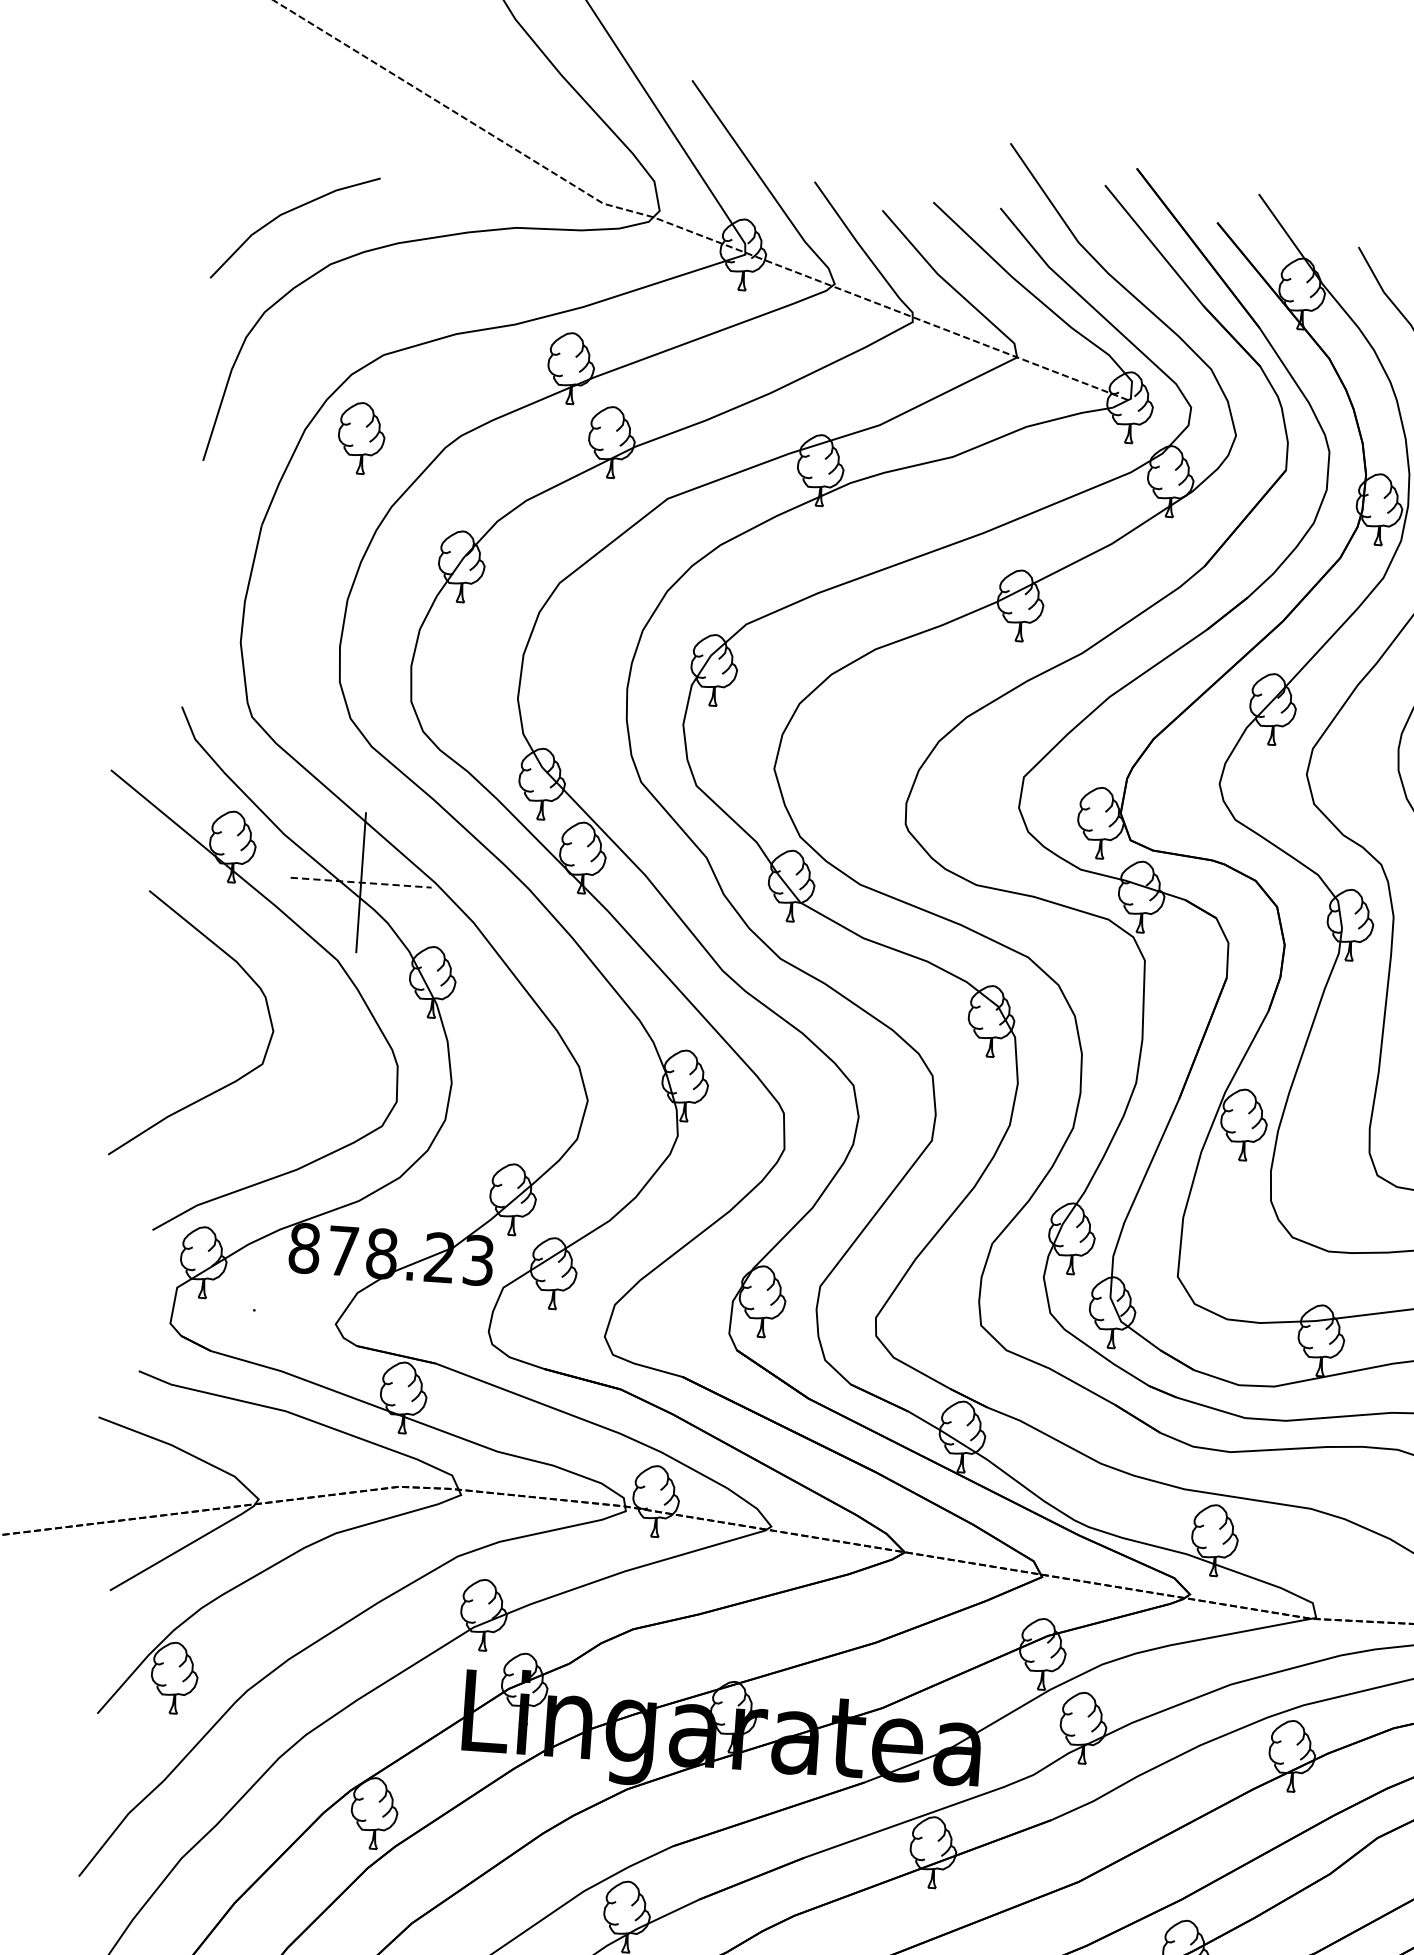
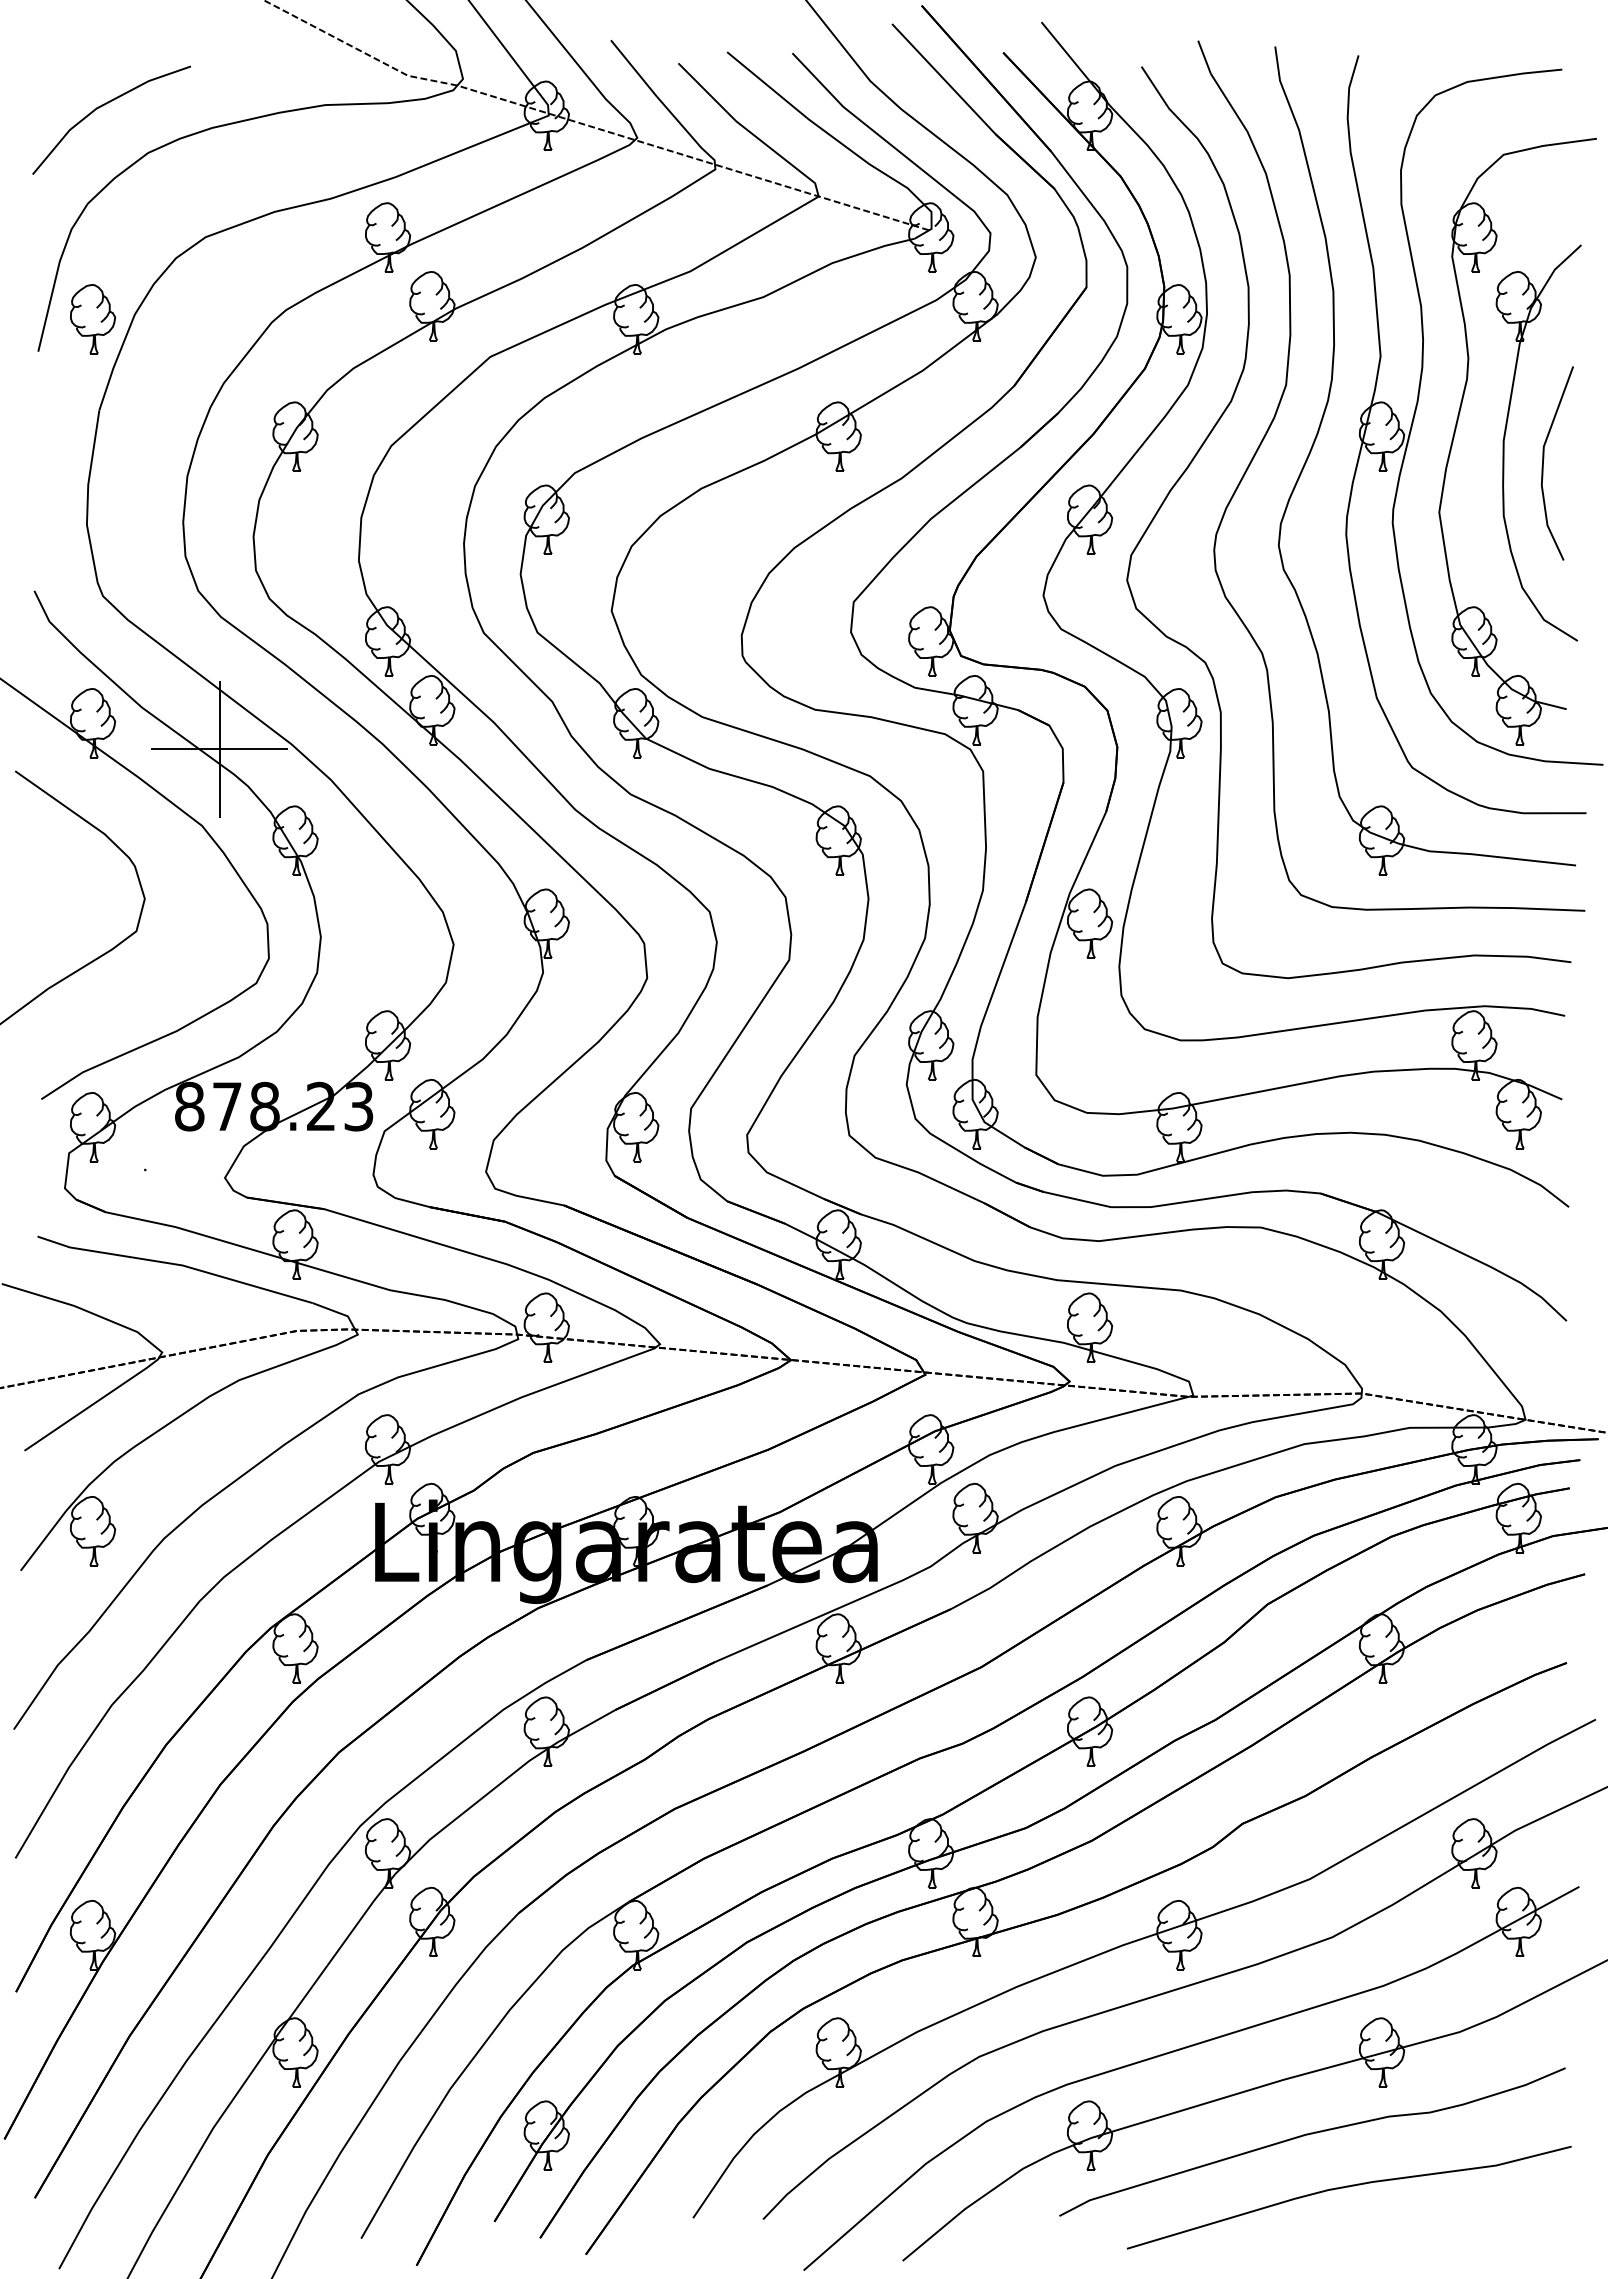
part: (362, 438) -> (93, 319), moved
line: (361, 883) -> (220, 749), dashed -> solid

